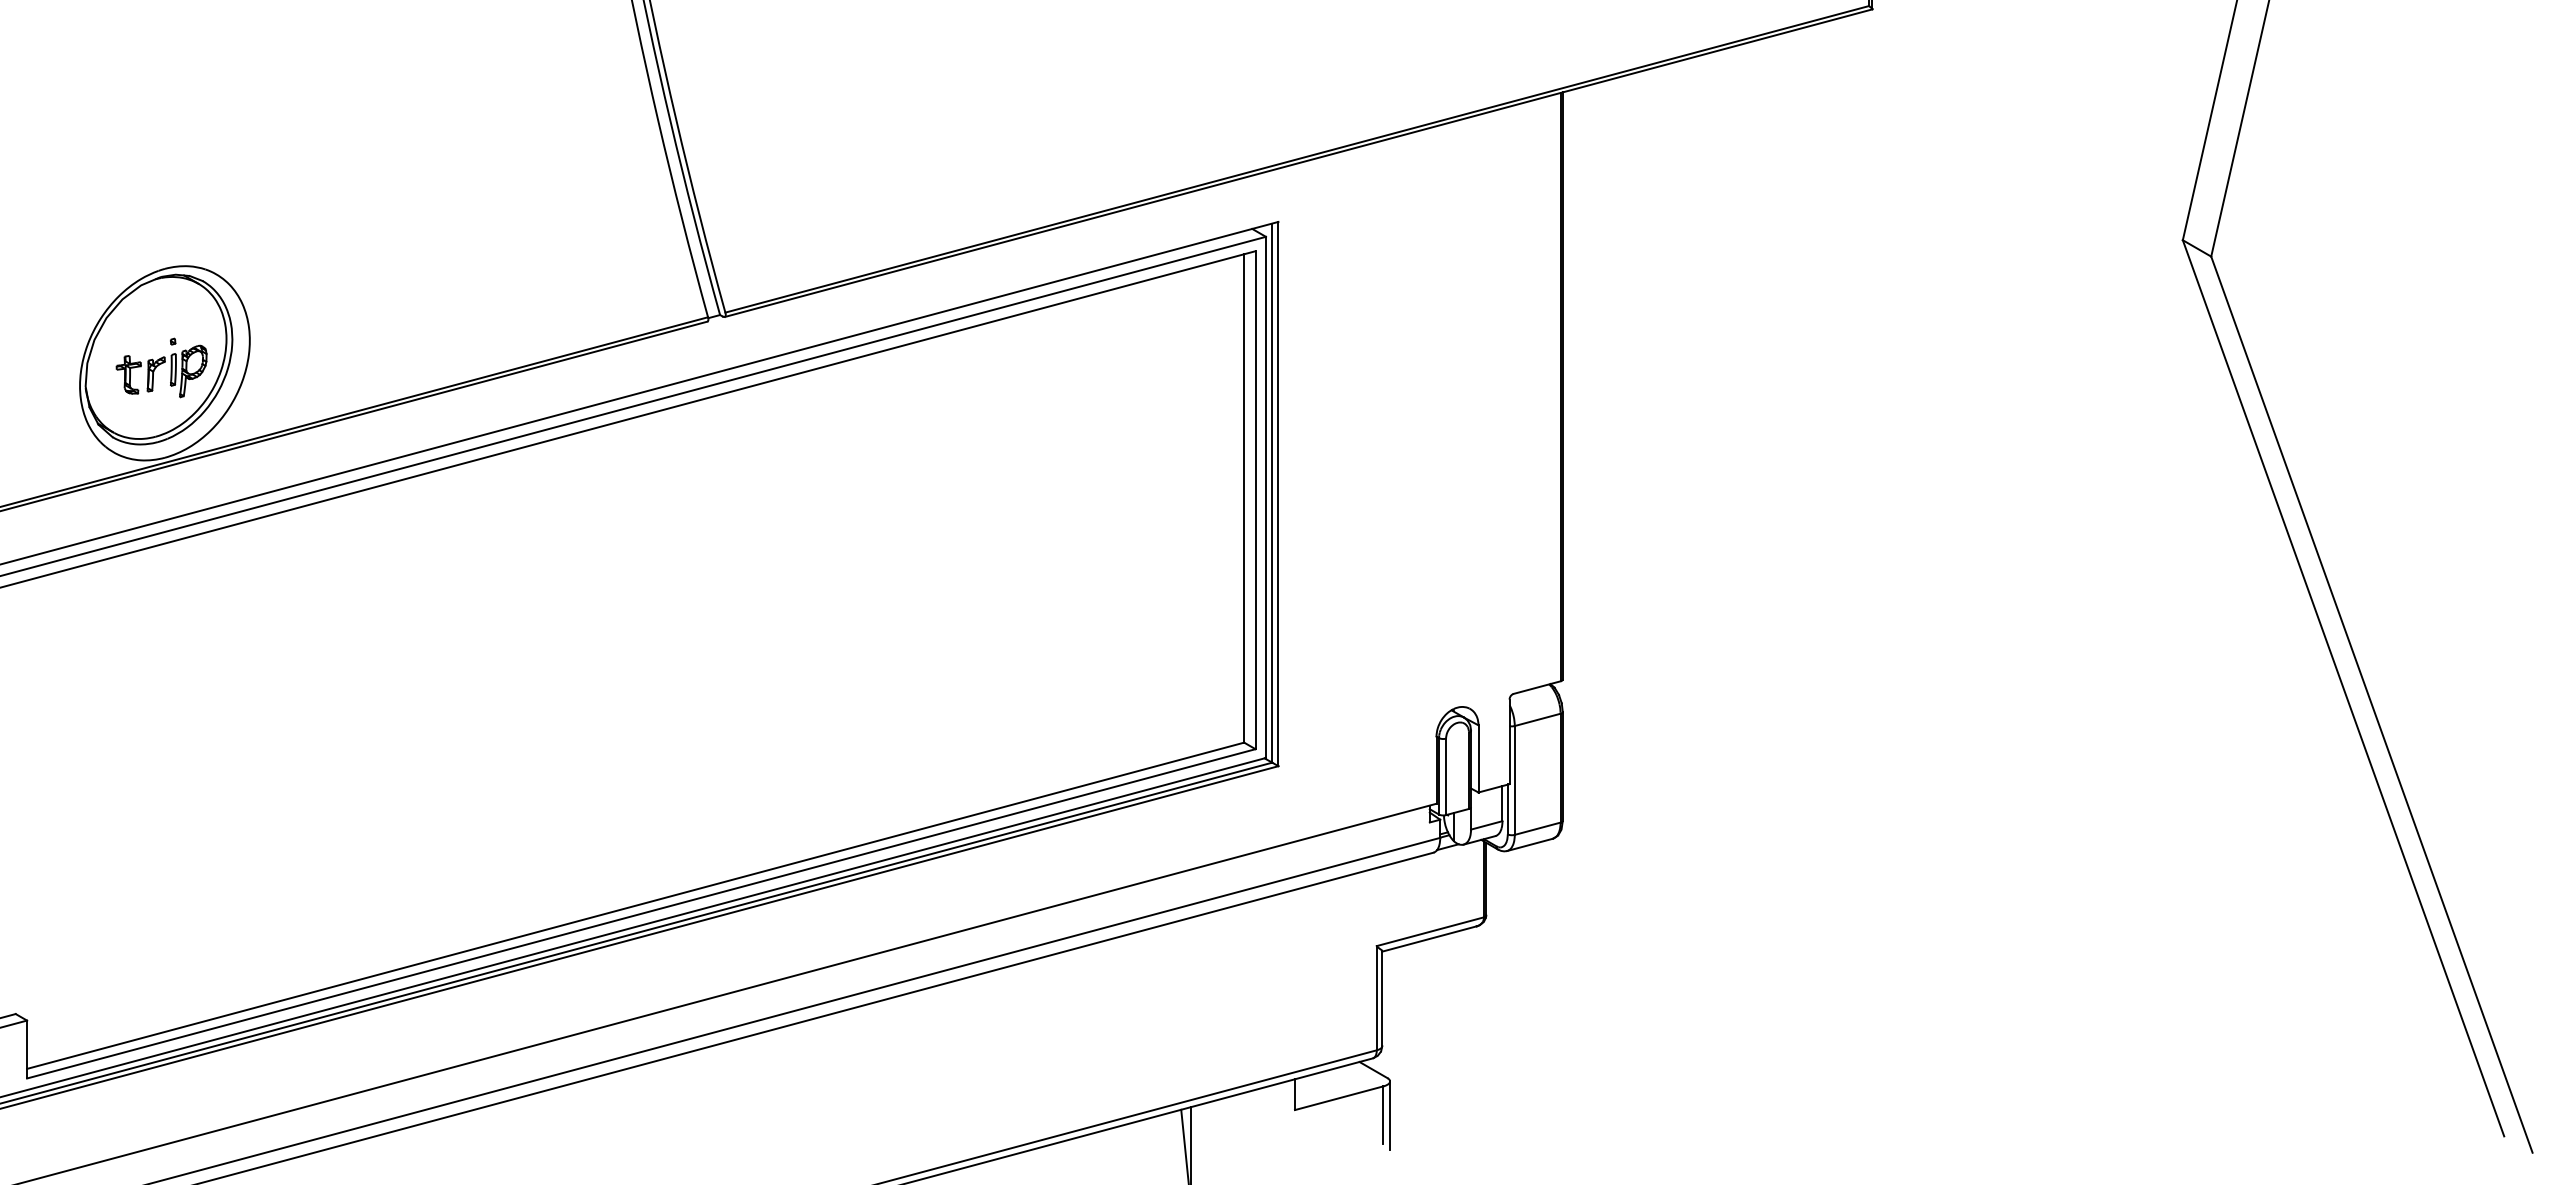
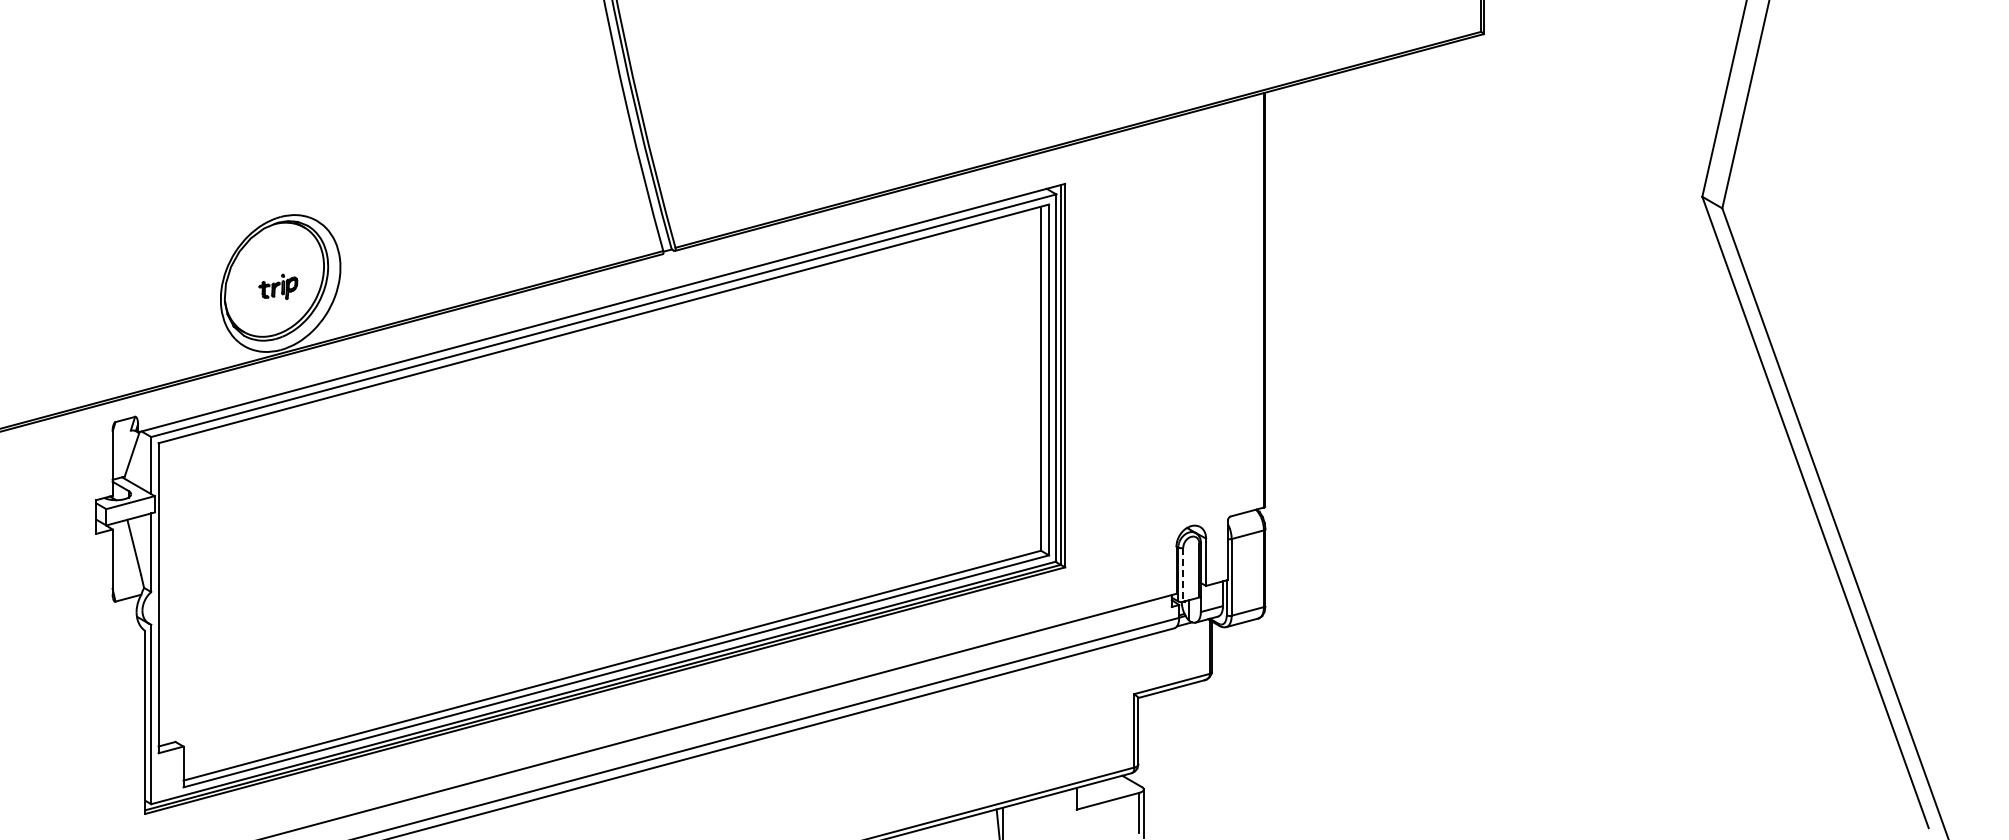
part: (160, 367) -> (277, 286), size x0.6
line: (1446, 776) -> (1183, 574), solid -> dashed

